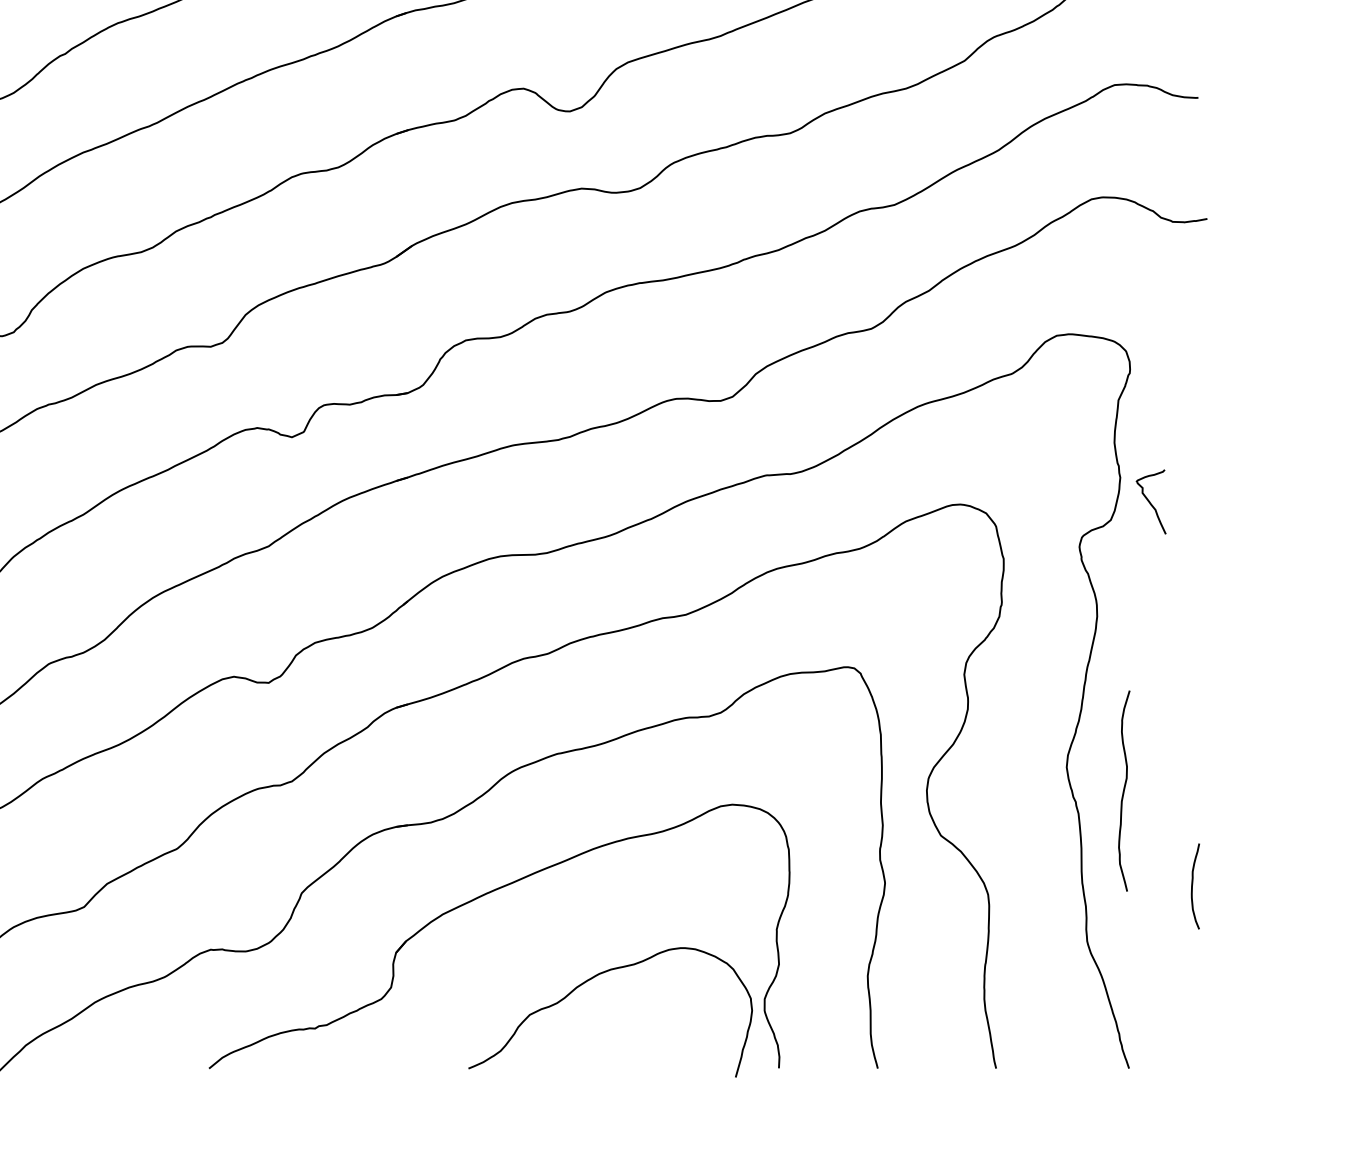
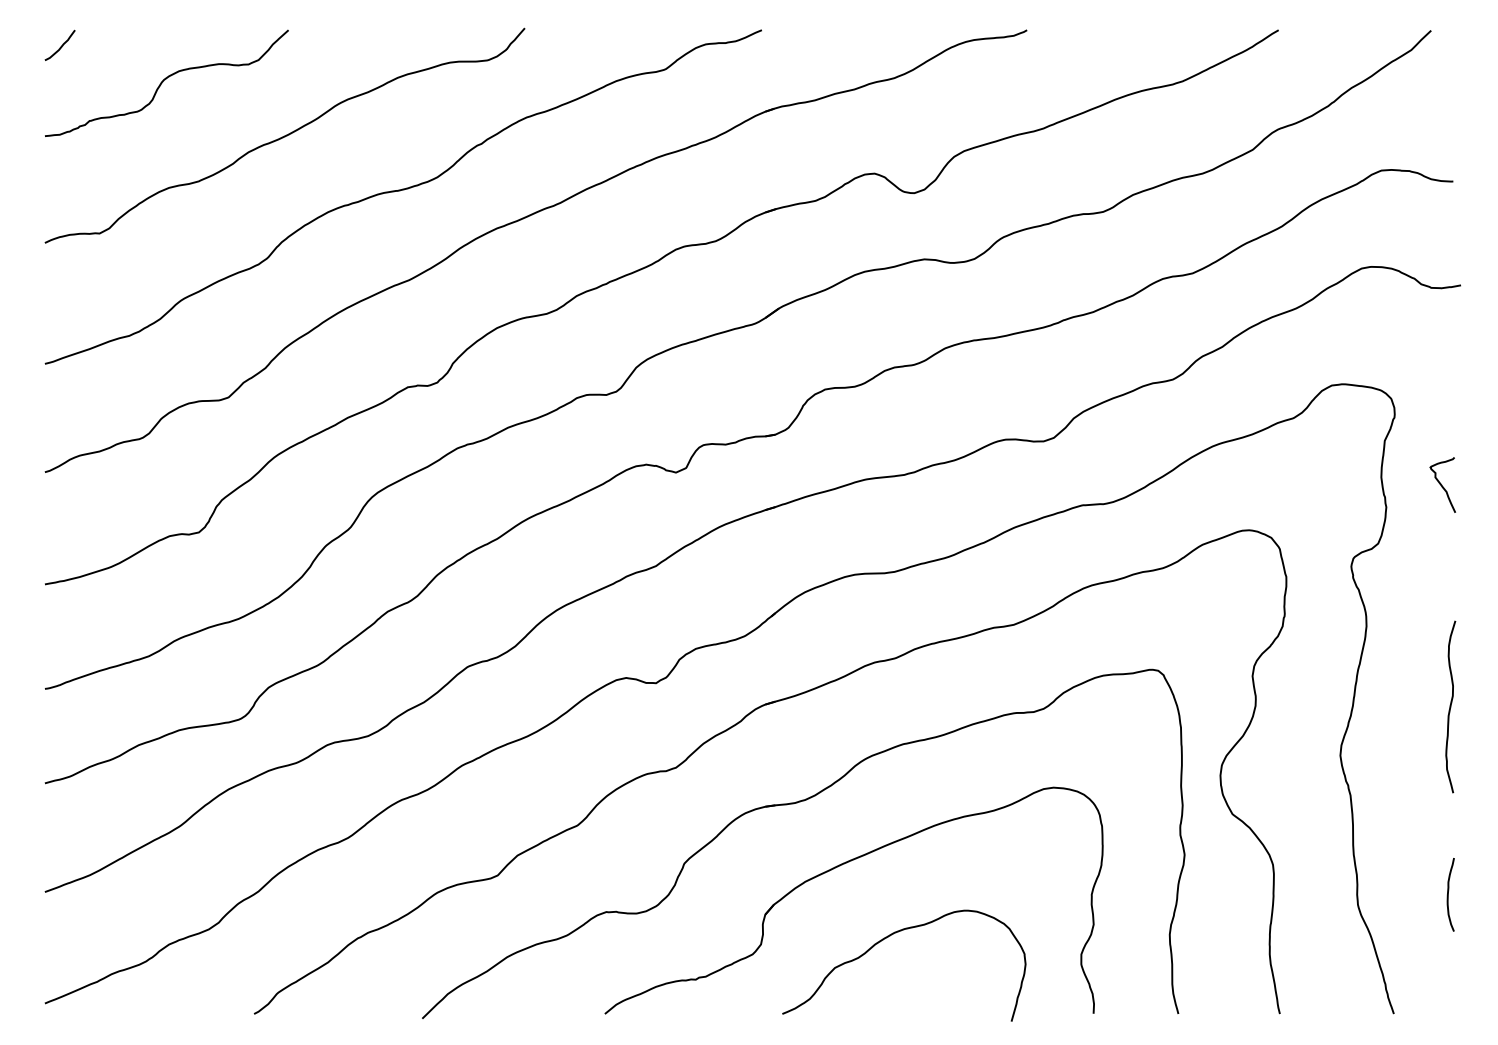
curve: (1149, 501) -> (1441, 484), moved
curve: (1123, 790) -> (1450, 706), moved
curve: (1192, 886) -> (1448, 894), moved
curve: (594, 978) -> (890, 936), moved

